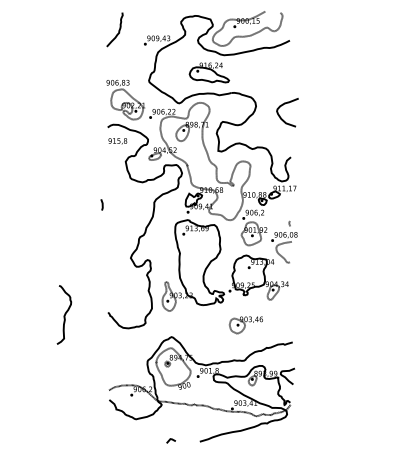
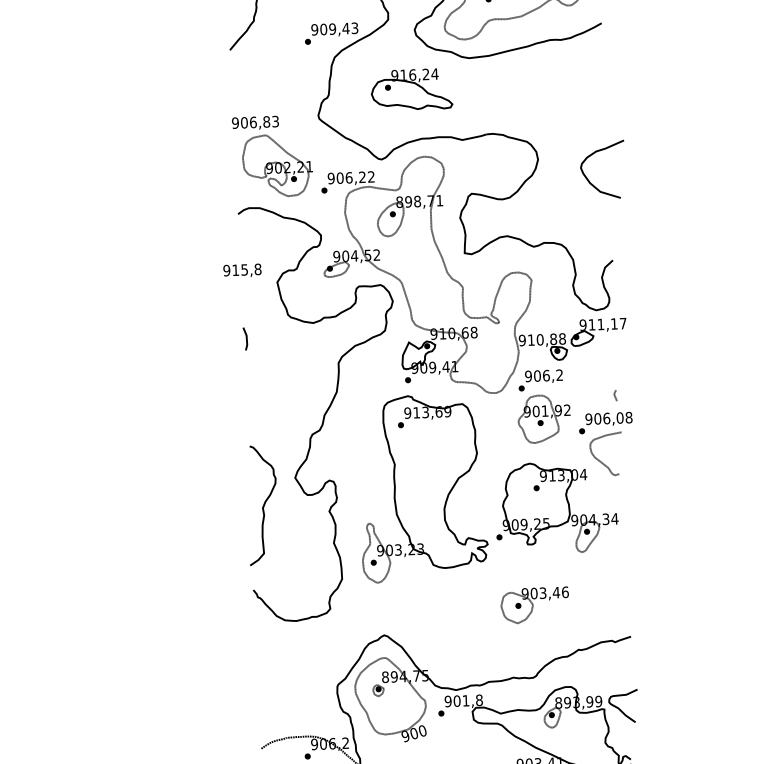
part: (208, 72) -> (409, 89), moved
text: (117, 141) -> (241, 271), moved
line: (101, 204) -> (244, 338), moved
curve: (64, 314) -> (262, 504), moved

